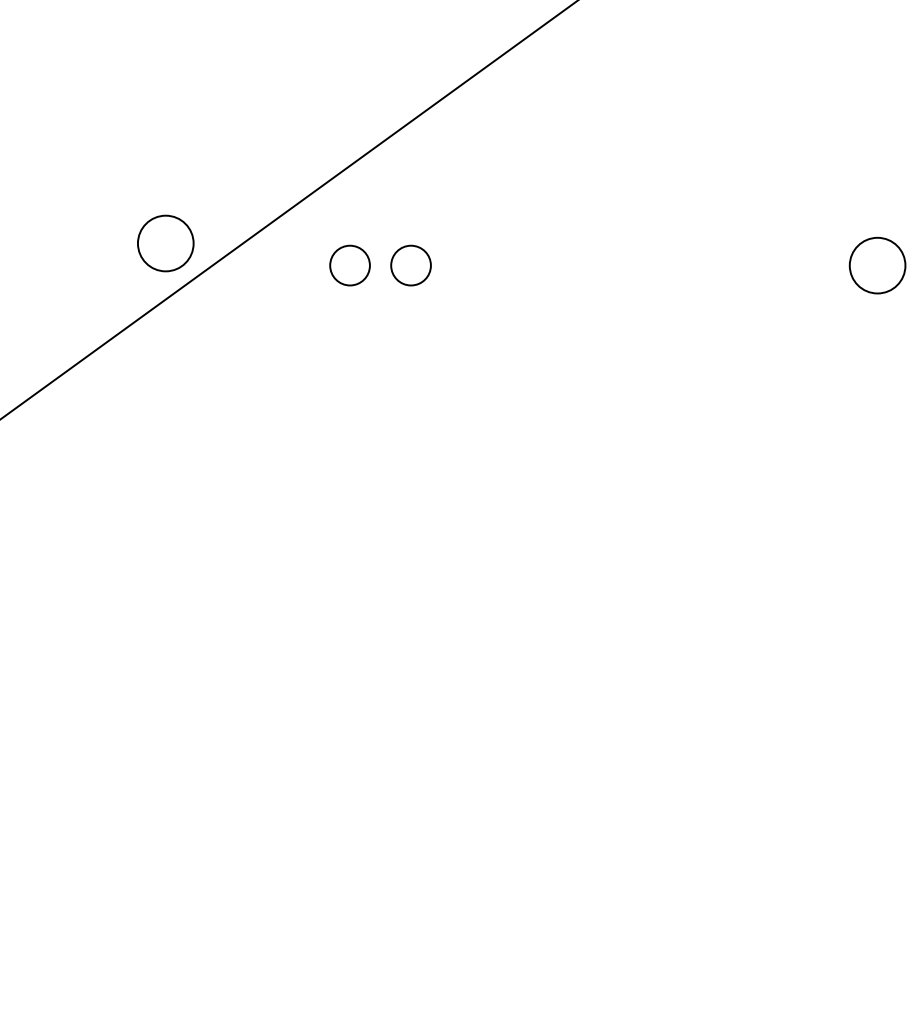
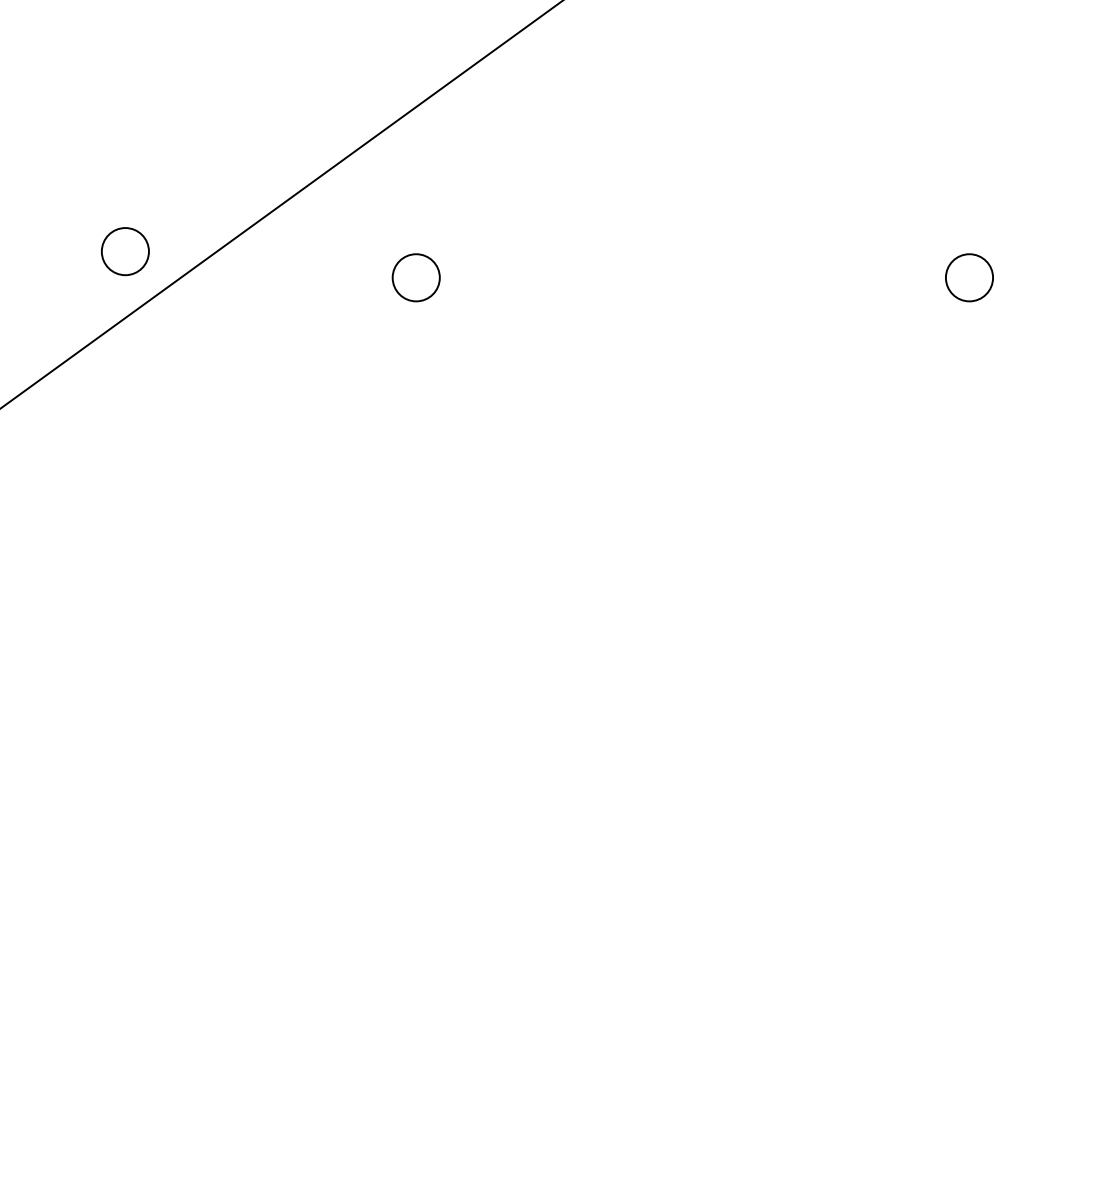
circle: (165, 243) -> (125, 251), size x0.71
circle: (349, 265) -> (343, 277), removed
circle: (877, 265) -> (969, 277), size x0.71

